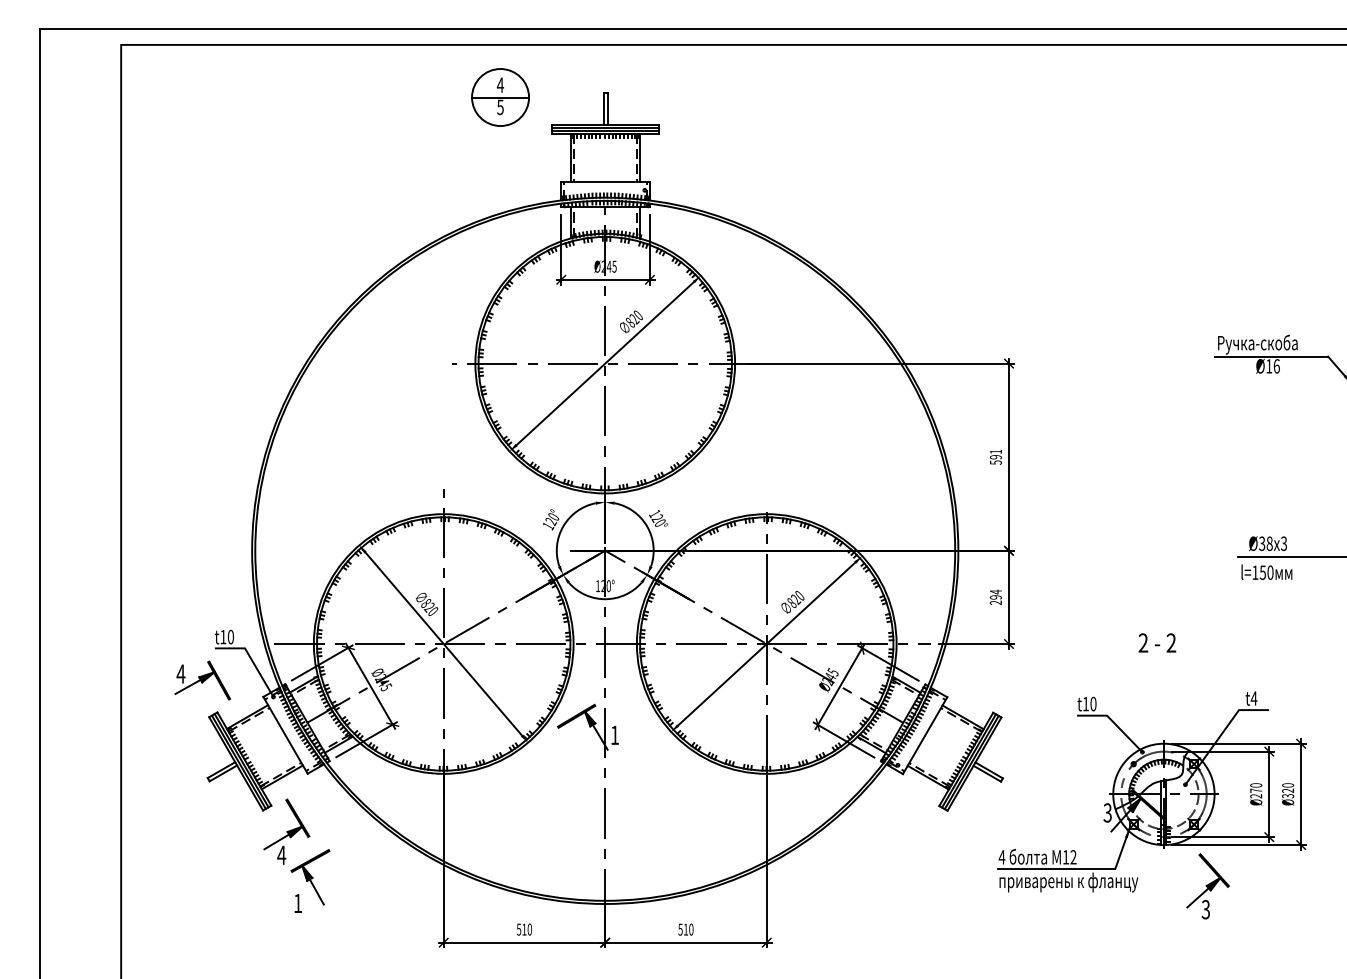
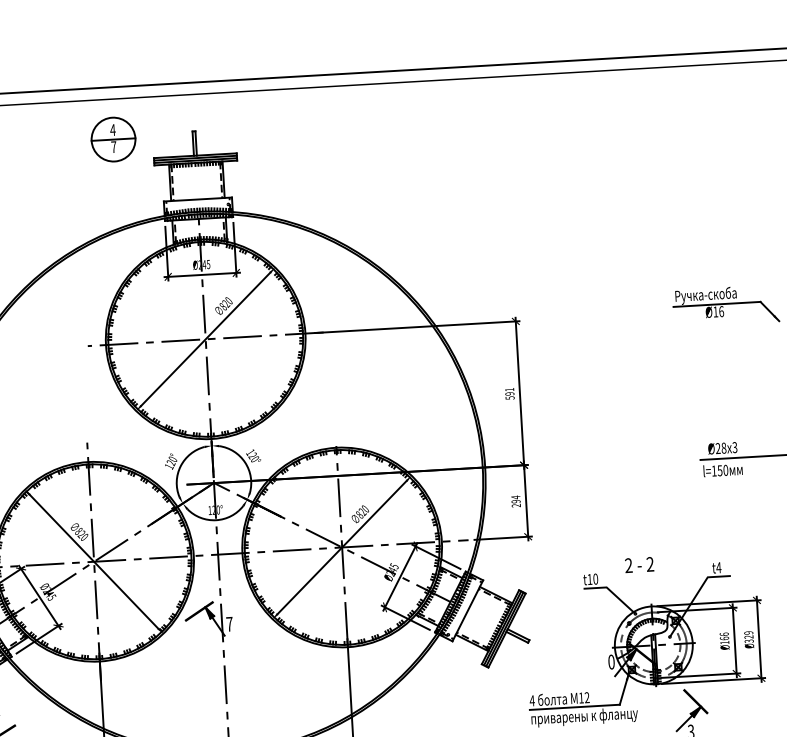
text: (500, 107) -> (113, 147), 5 -> 7
text: (1262, 543) -> (718, 448), Ø38x3 -> Ø28x3
text: (1157, 642) -> (639, 564), moved
text: (614, 734) -> (229, 623), 1 -> 7
text: (1288, 785) -> (749, 633), Ø320 -> Ø329
text: (1256, 790) -> (724, 638), Ø270 -> Ø166
text: (1107, 812) -> (611, 661), 3 -> 0

